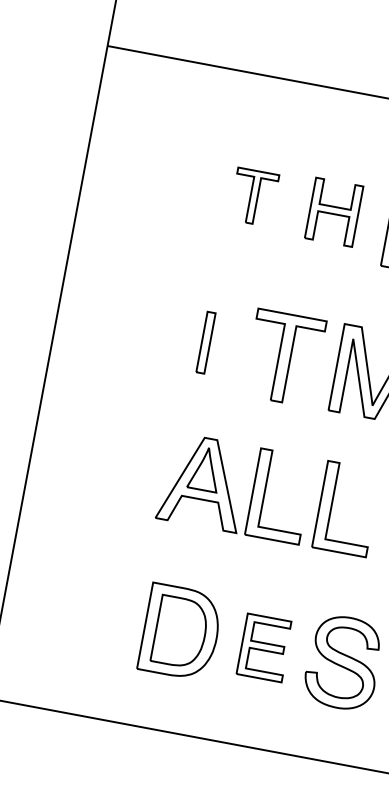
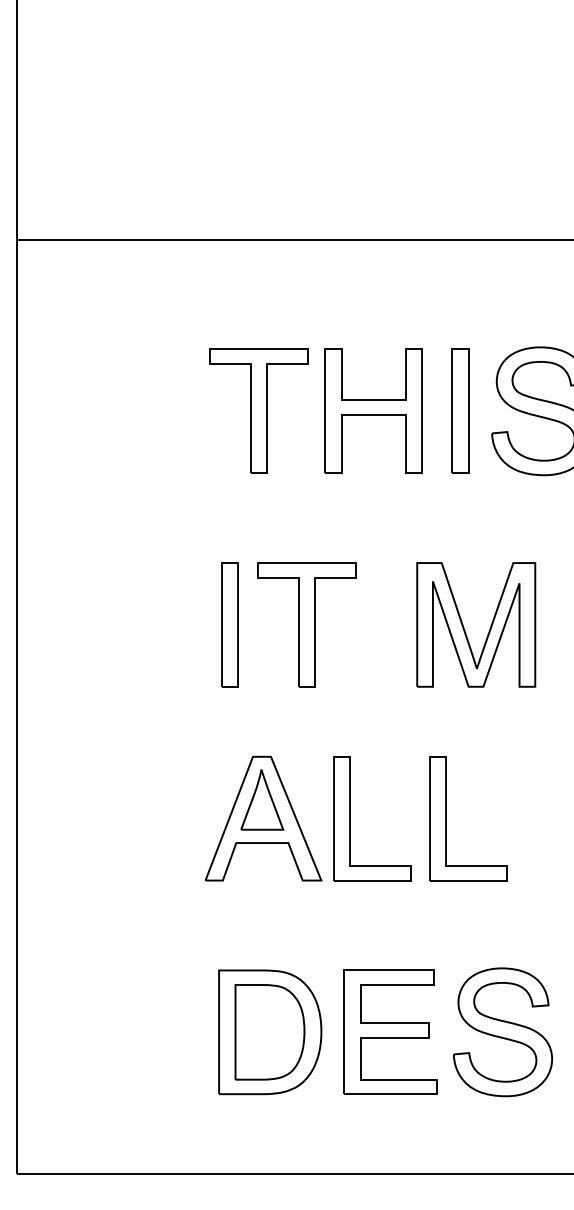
part: (253, 196) -> (258, 410), size x1.67
part: (334, 211) -> (373, 410), size x1.43
part: (205, 342) -> (229, 624), size x1.43
part: (284, 357) -> (306, 624), moved
part: (264, 647) -> (390, 1031), size x1.43

